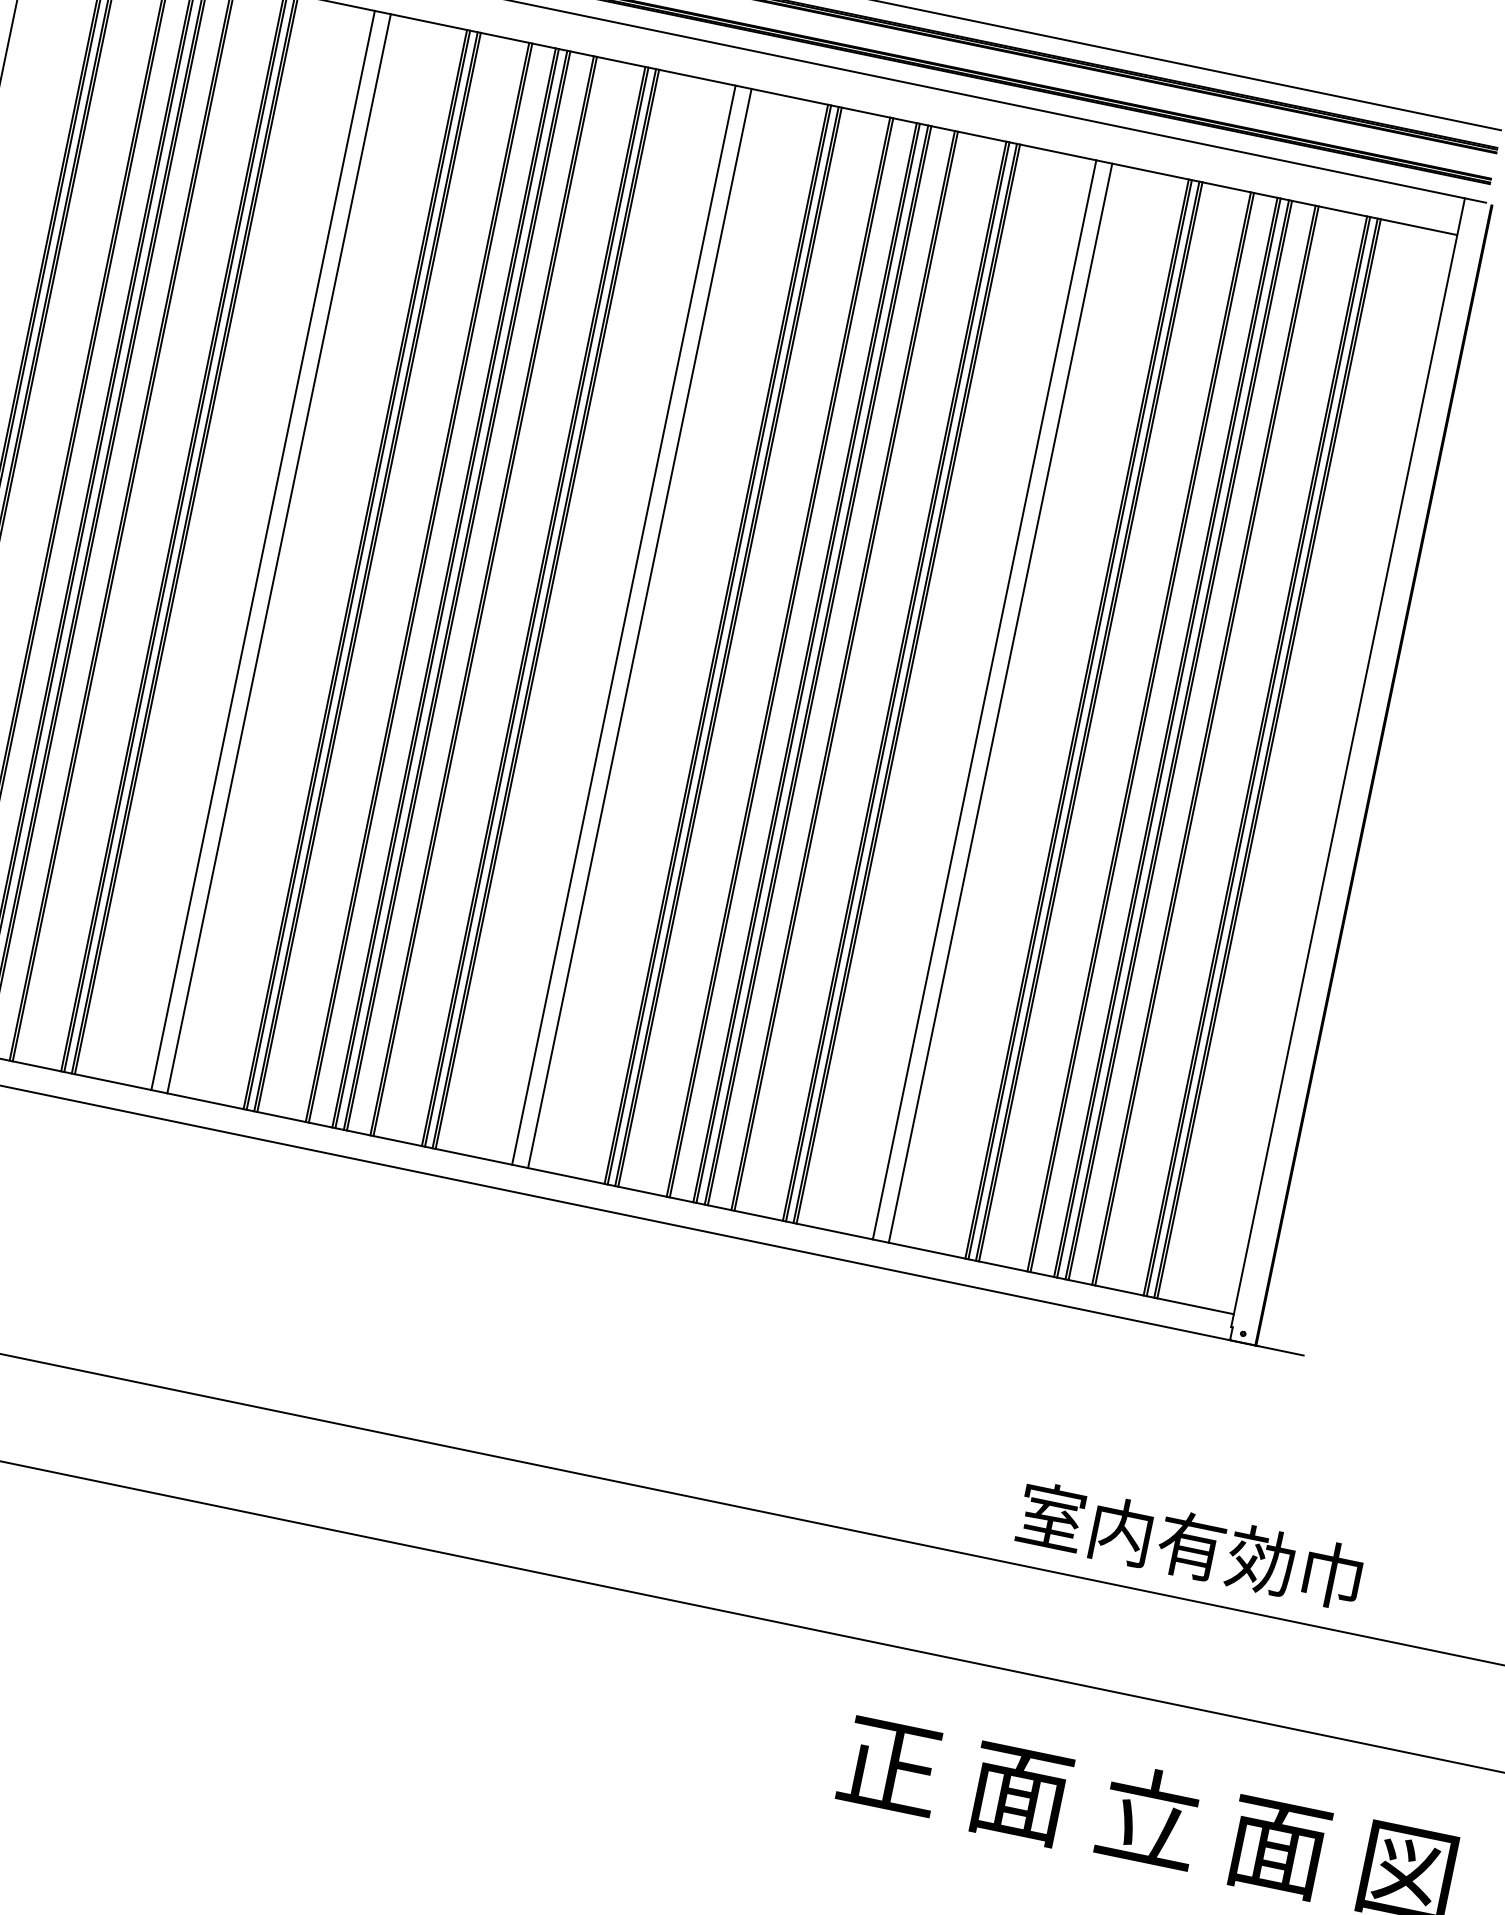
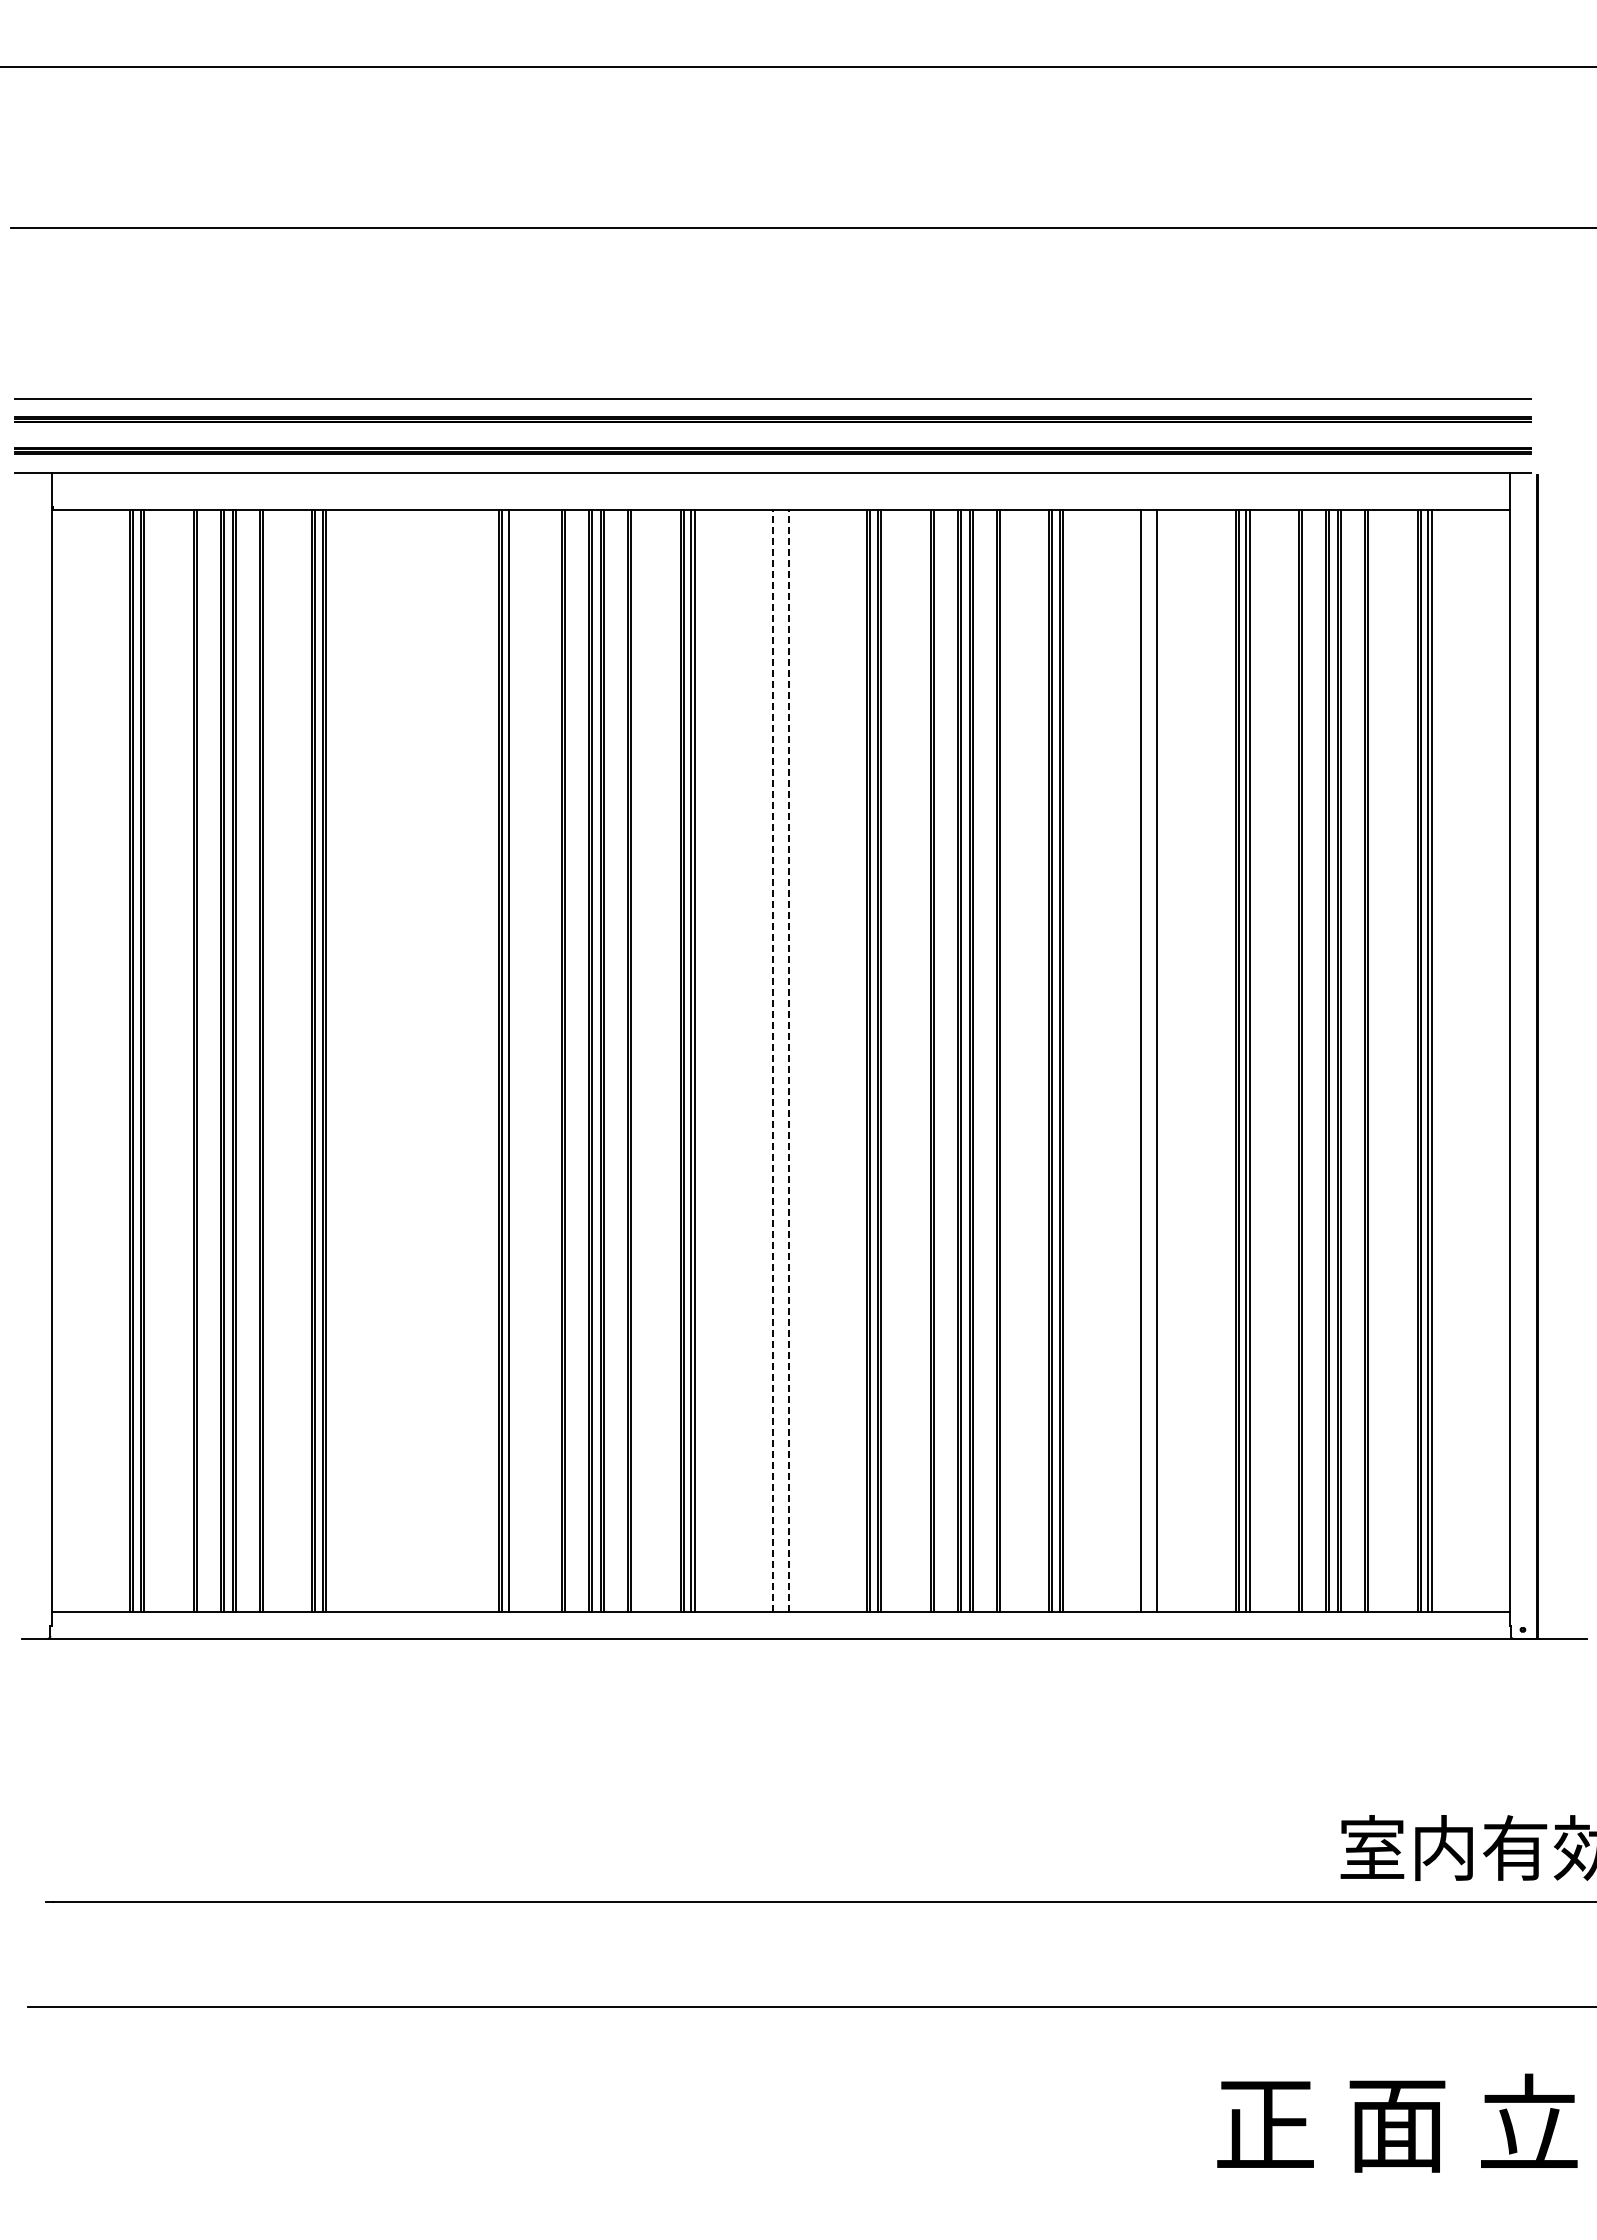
line: (263, 550) -> (404, 1061), removed
line: (278, 553) -> (420, 1061), removed
line: (369, 572) -> (512, 1061), removed
line: (623, 624) -> (772, 1060), solid -> dashed
line: (640, 627) -> (789, 1060), solid -> dashed

